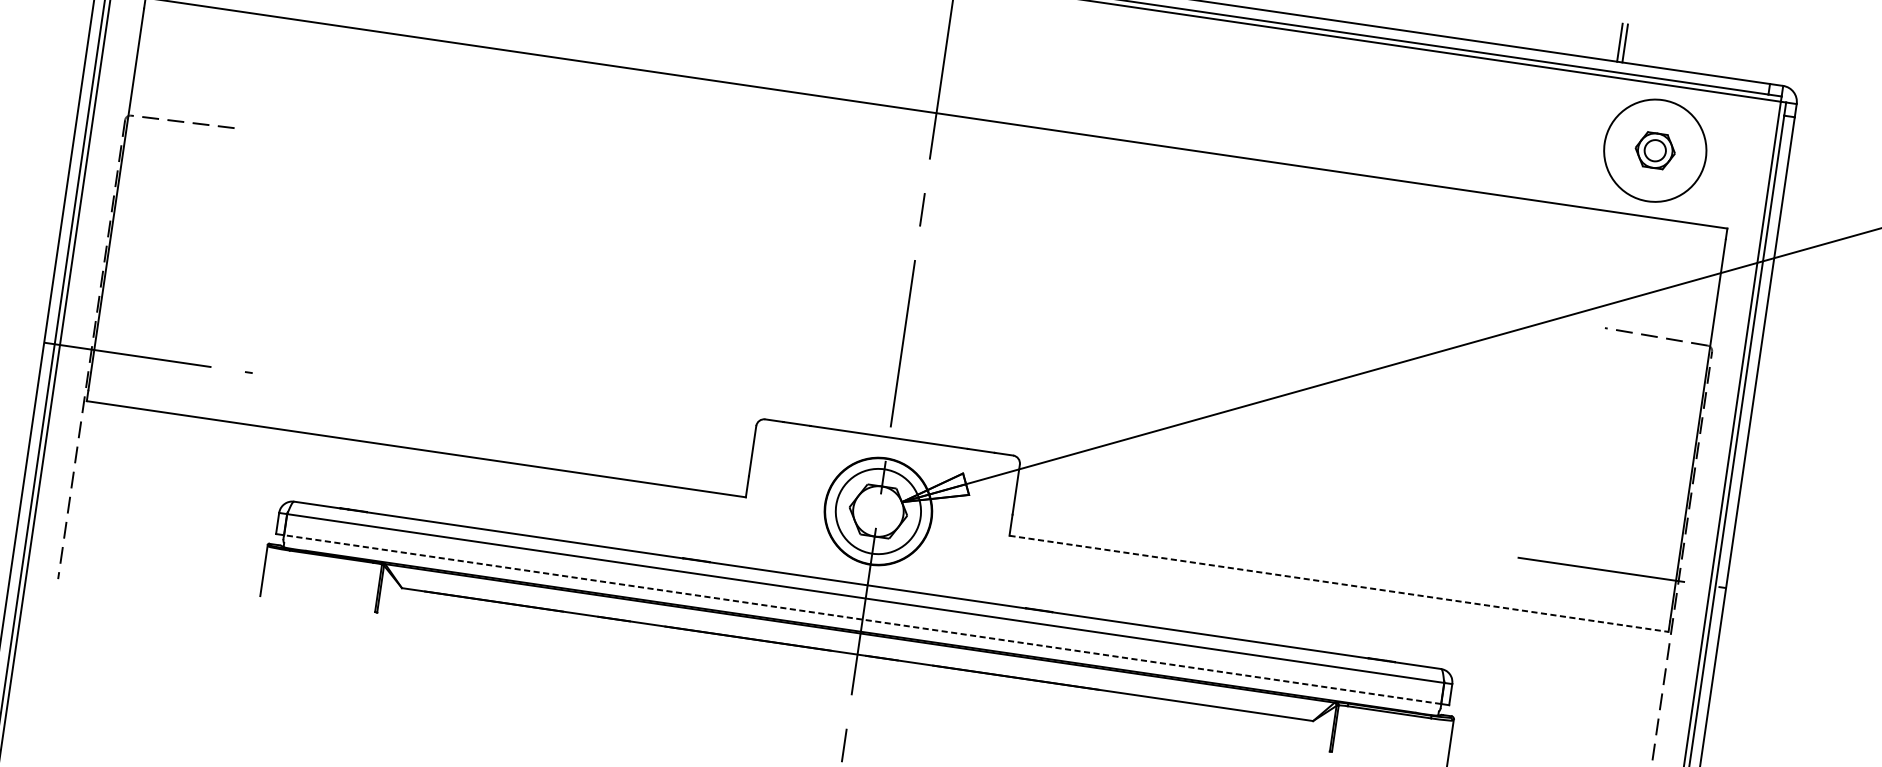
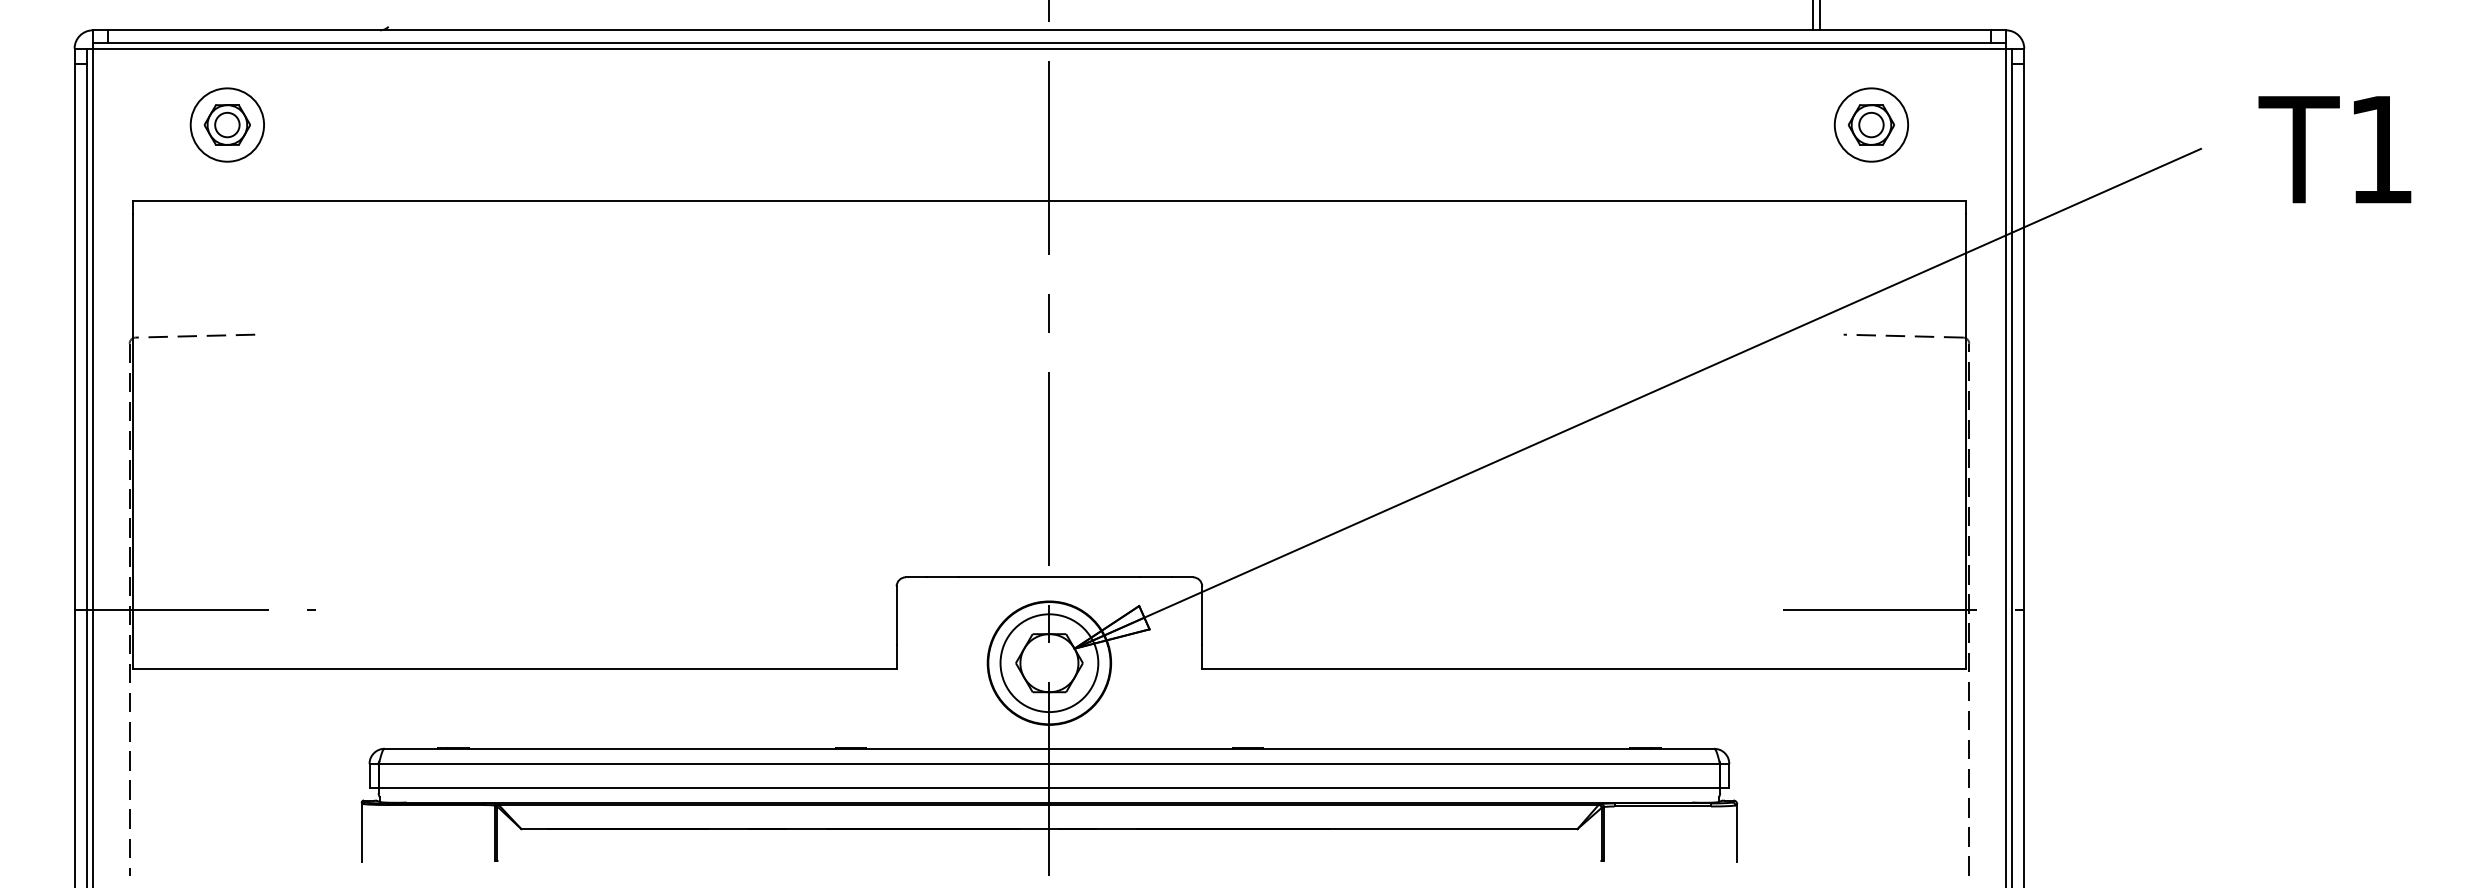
circle: (1655, 150) -> (1871, 124), size x0.62
line: (1339, 584) -> (1584, 669), dashed -> solid
line: (862, 619) -> (1049, 788), dashed -> solid

